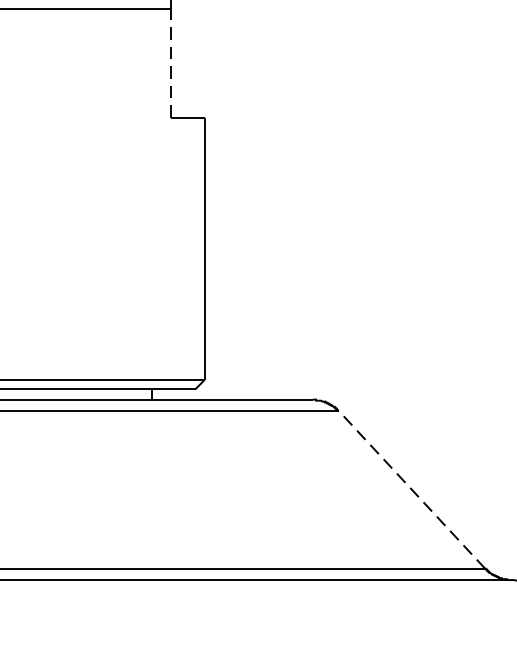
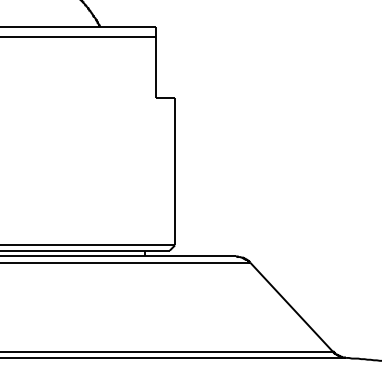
line: (169, 63) -> (155, 67), dashed -> solid
line: (411, 490) -> (291, 307), dashed -> solid

